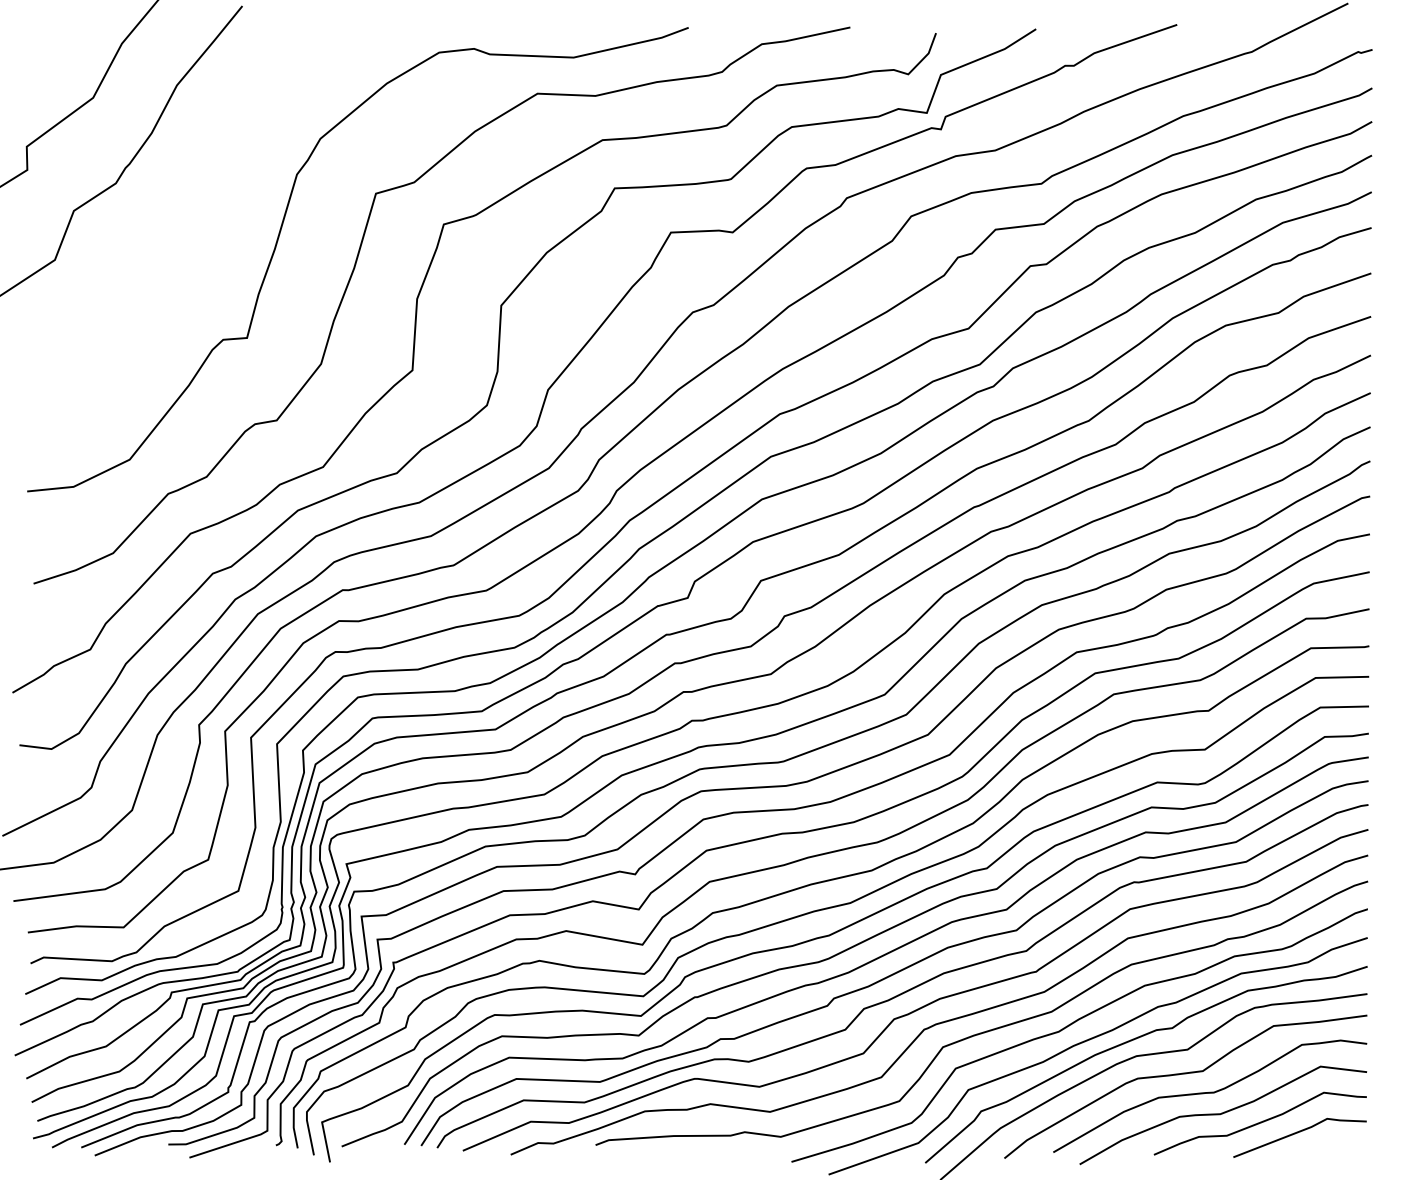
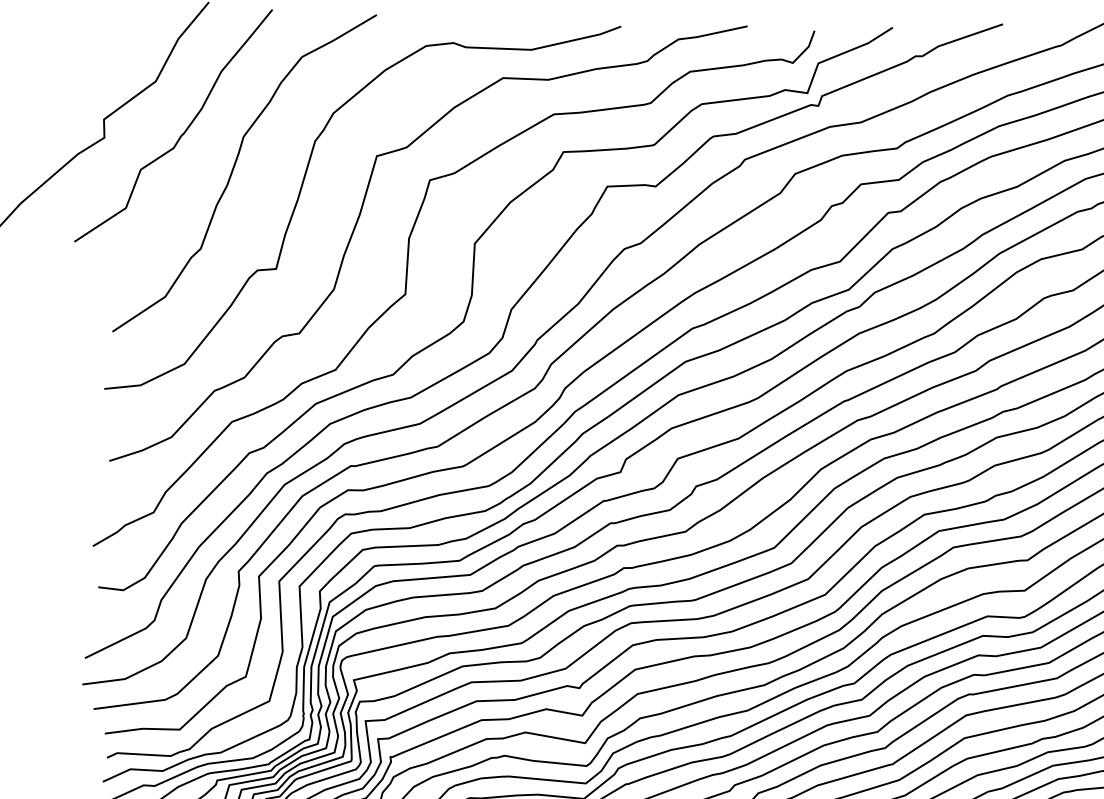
curve: (193, 209) -> (234, 168), added

